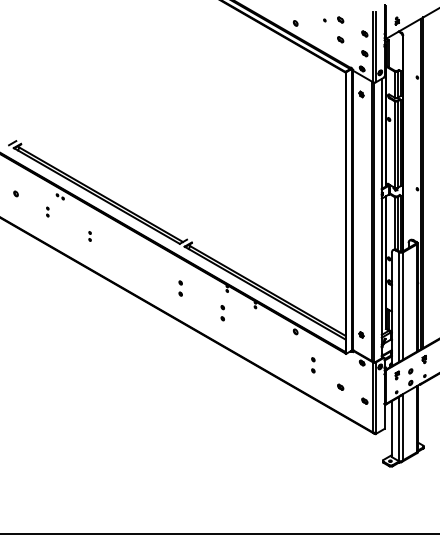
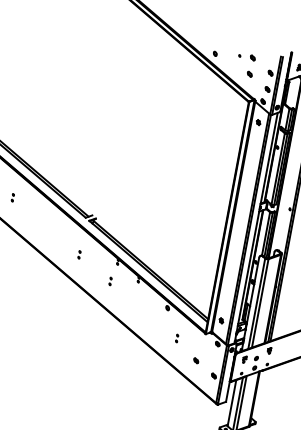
part: (180, 288) -> (79, 254), size x0.62
part: (222, 312) -> (110, 280), size x0.62
part: (313, 365) -> (177, 338), size x0.62

